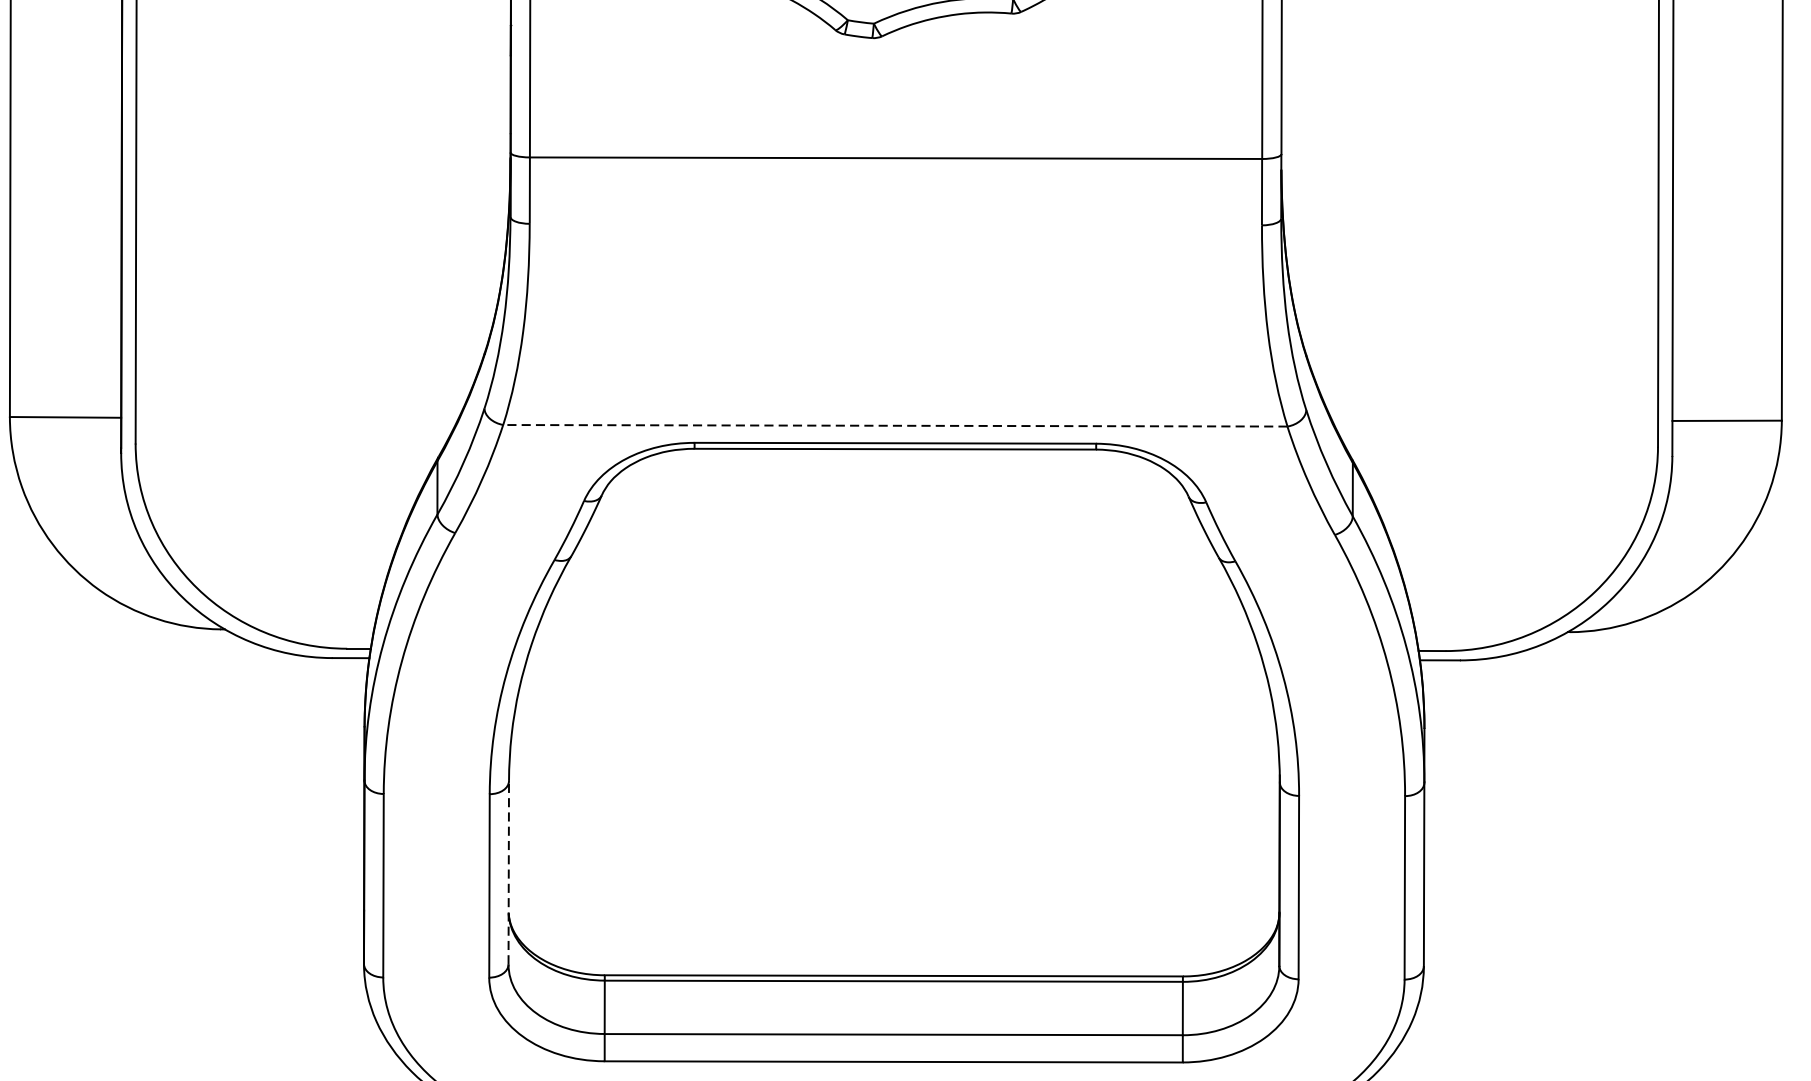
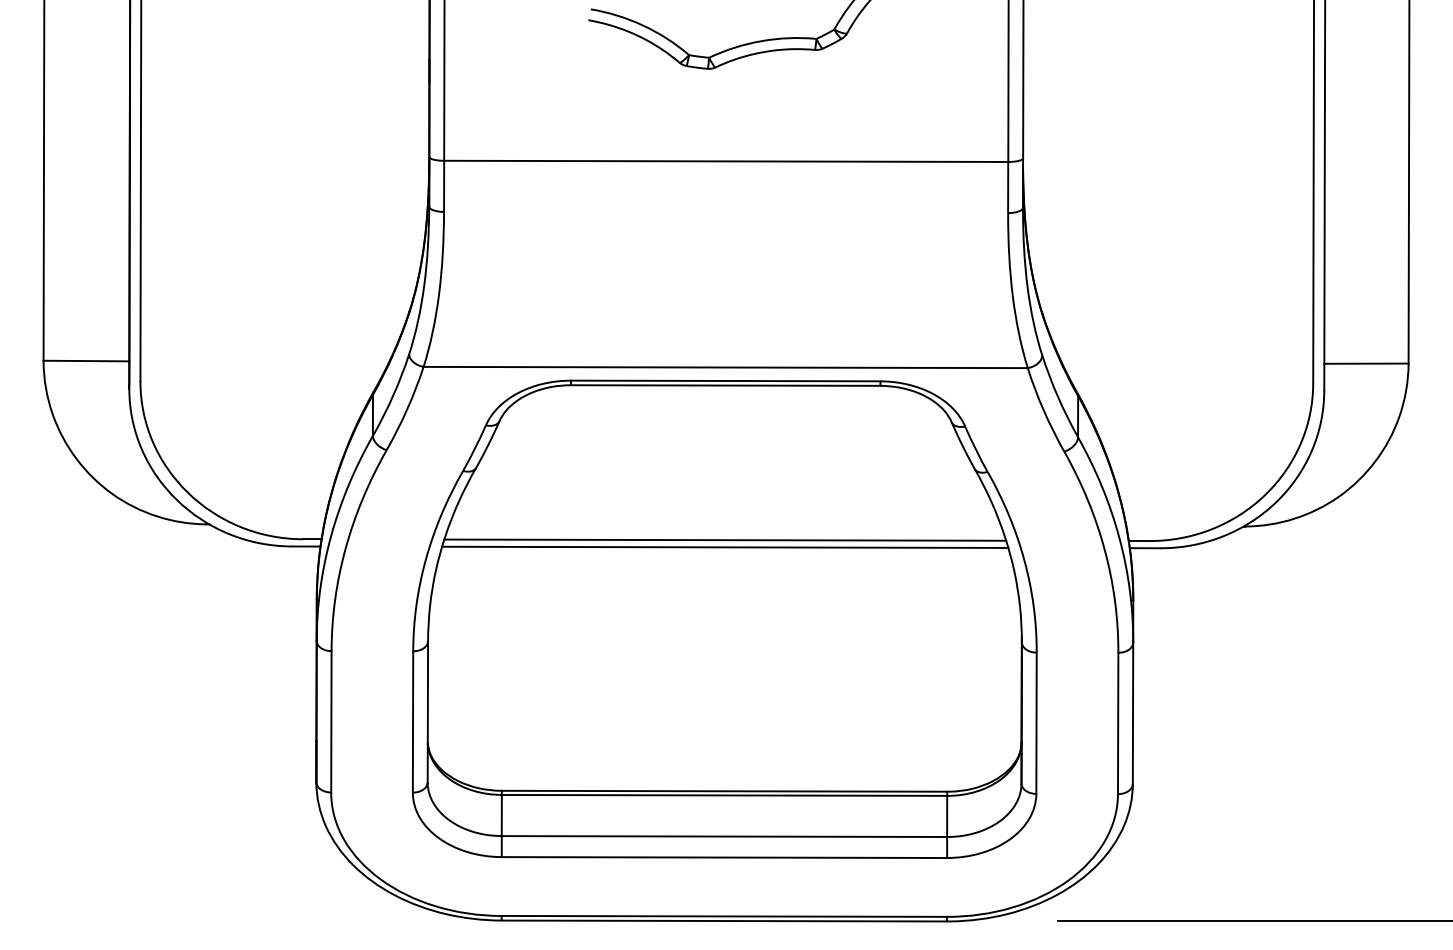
line: (895, 425) -> (725, 367), dashed -> solid
line: (895, 649) -> (725, 539), added
line: (895, 658) -> (725, 546), added
line: (508, 872) -> (427, 711), dashed -> solid

